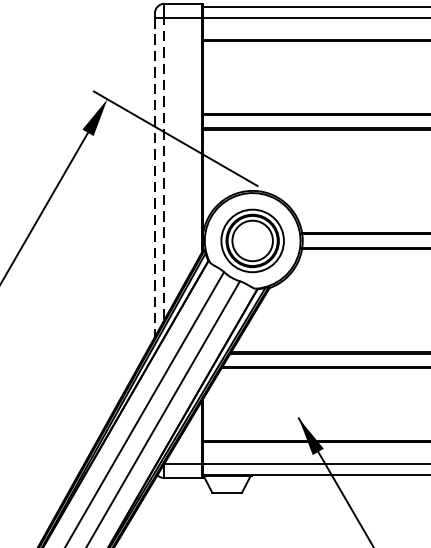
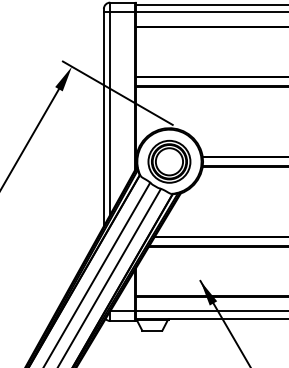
line: (164, 168) -> (110, 113), dashed -> solid
line: (154, 177) -> (103, 119), dashed -> solid

